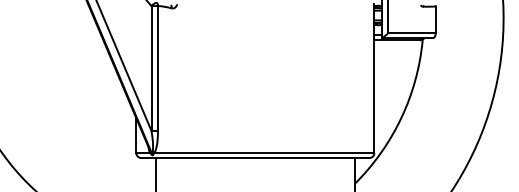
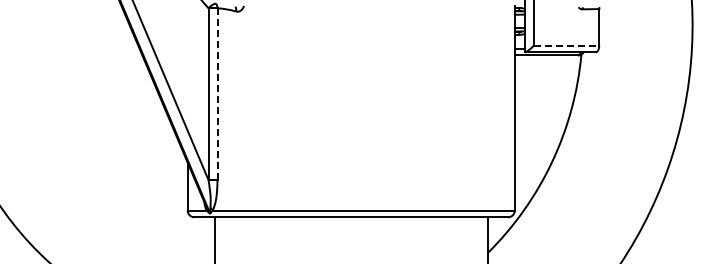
line: (411, 33) -> (566, 45), solid -> dashed
line: (158, 68) -> (217, 94), solid -> dashed

